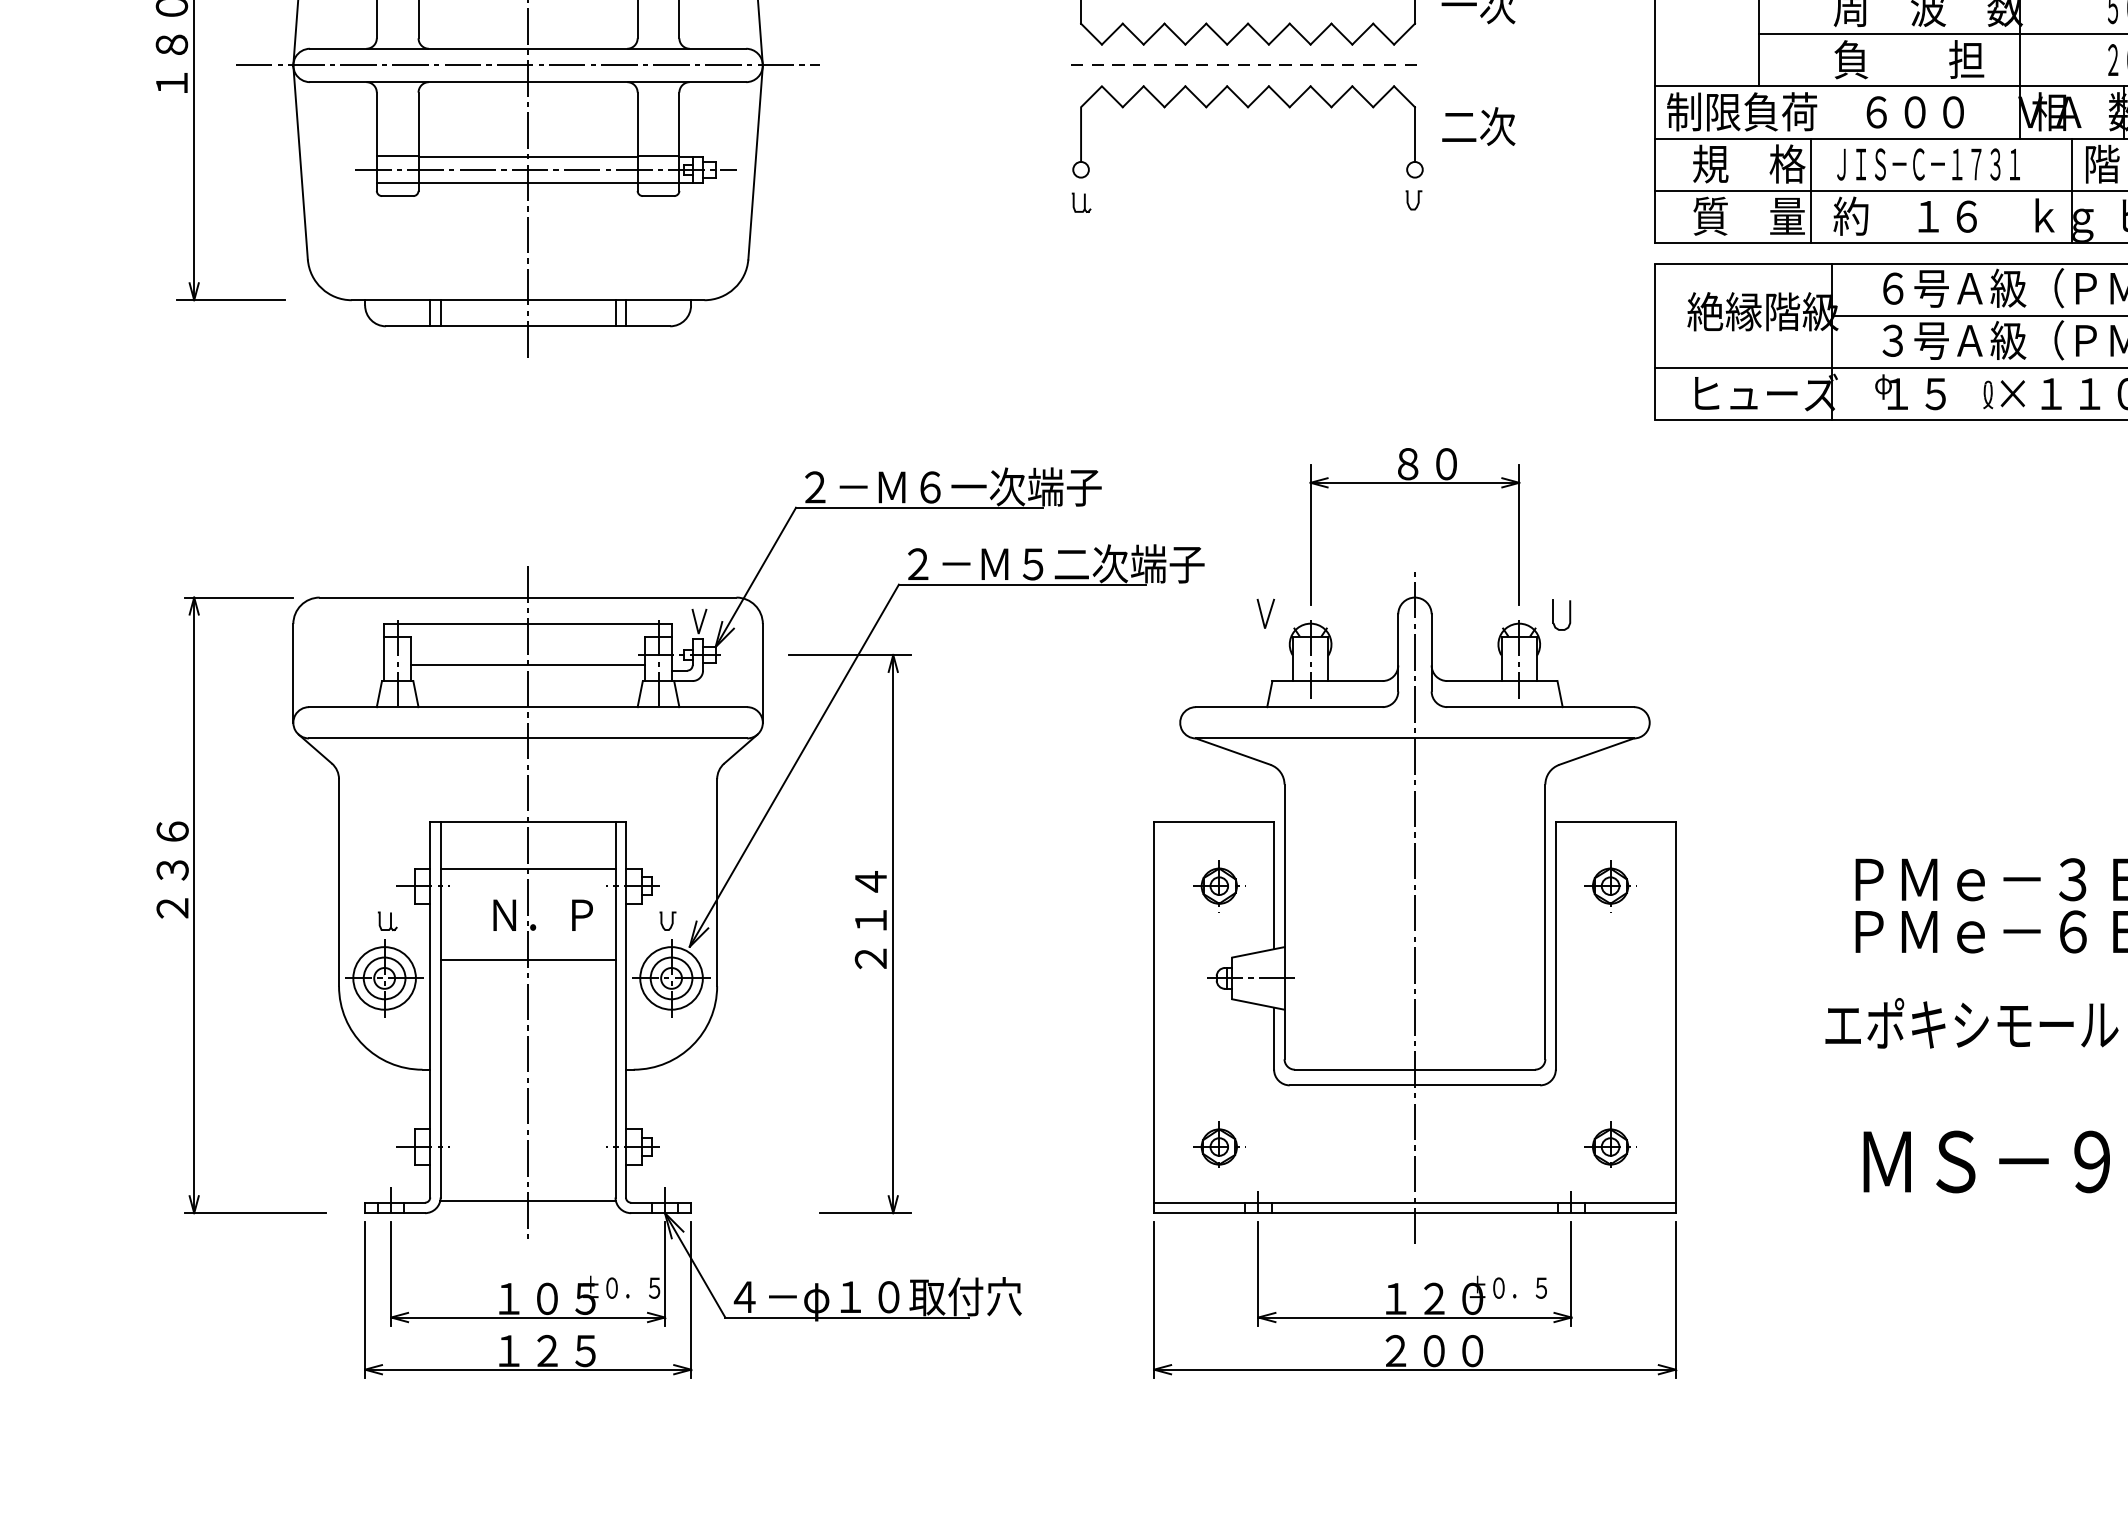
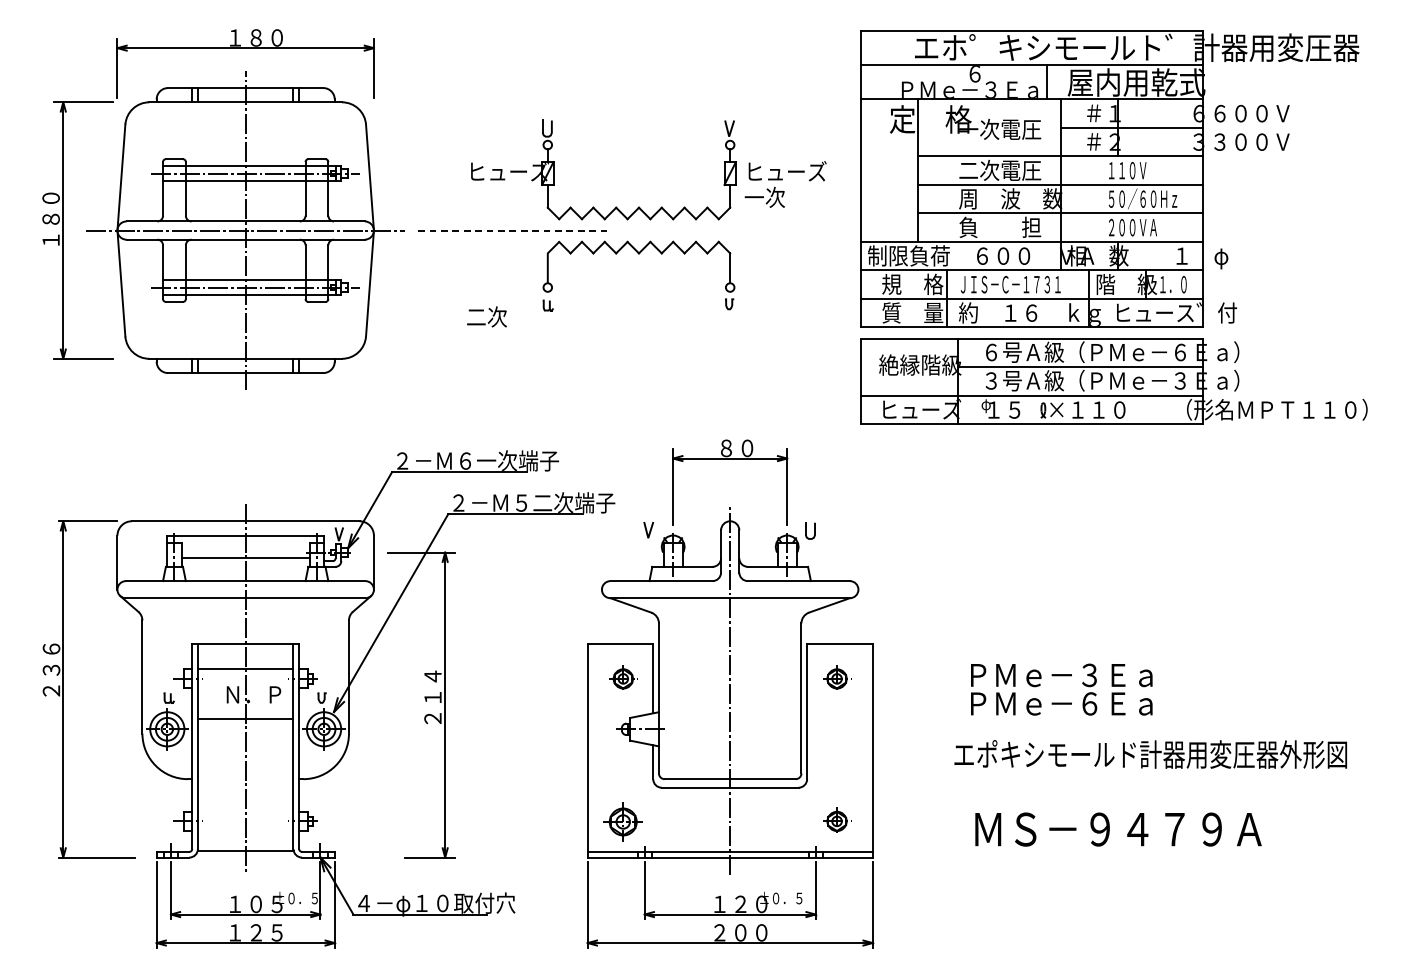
line: (1243, 65) -> (512, 230), moved
text: (1477, 125) -> (486, 316), moved
part: (1219, 1143) -> (623, 819), size x1.4

